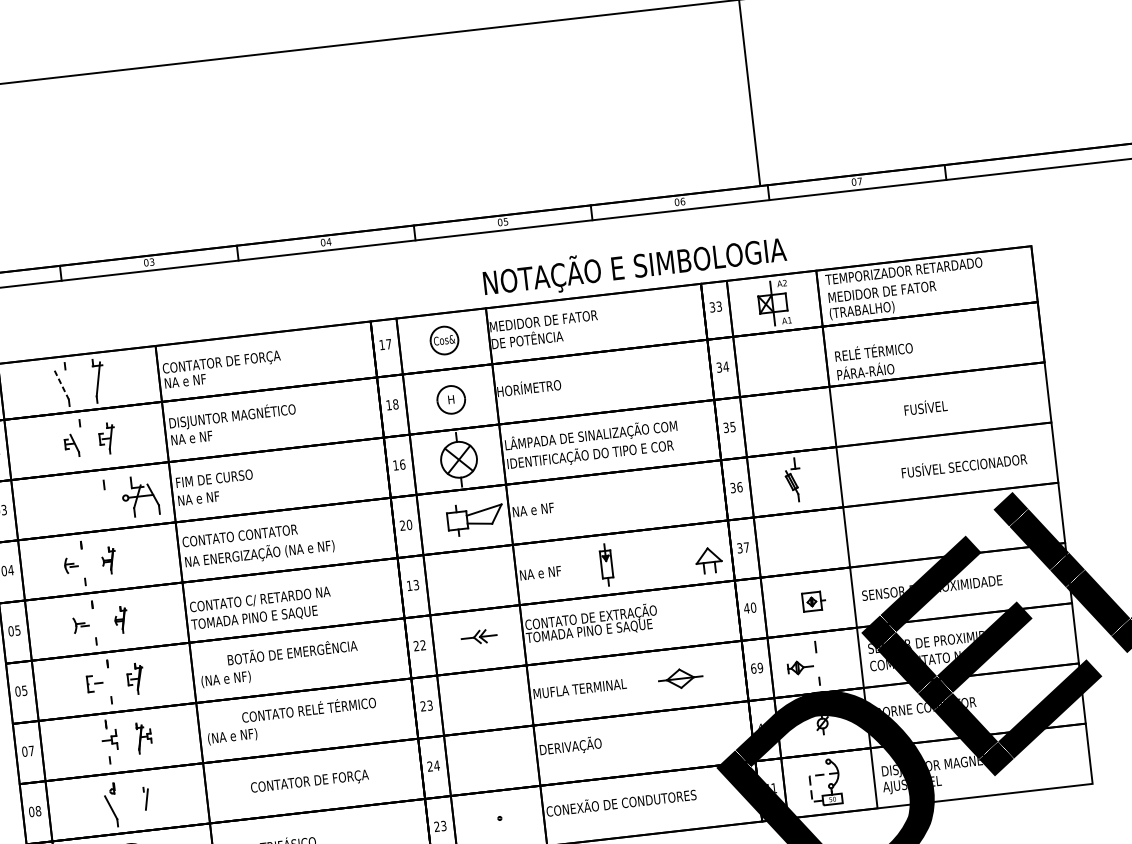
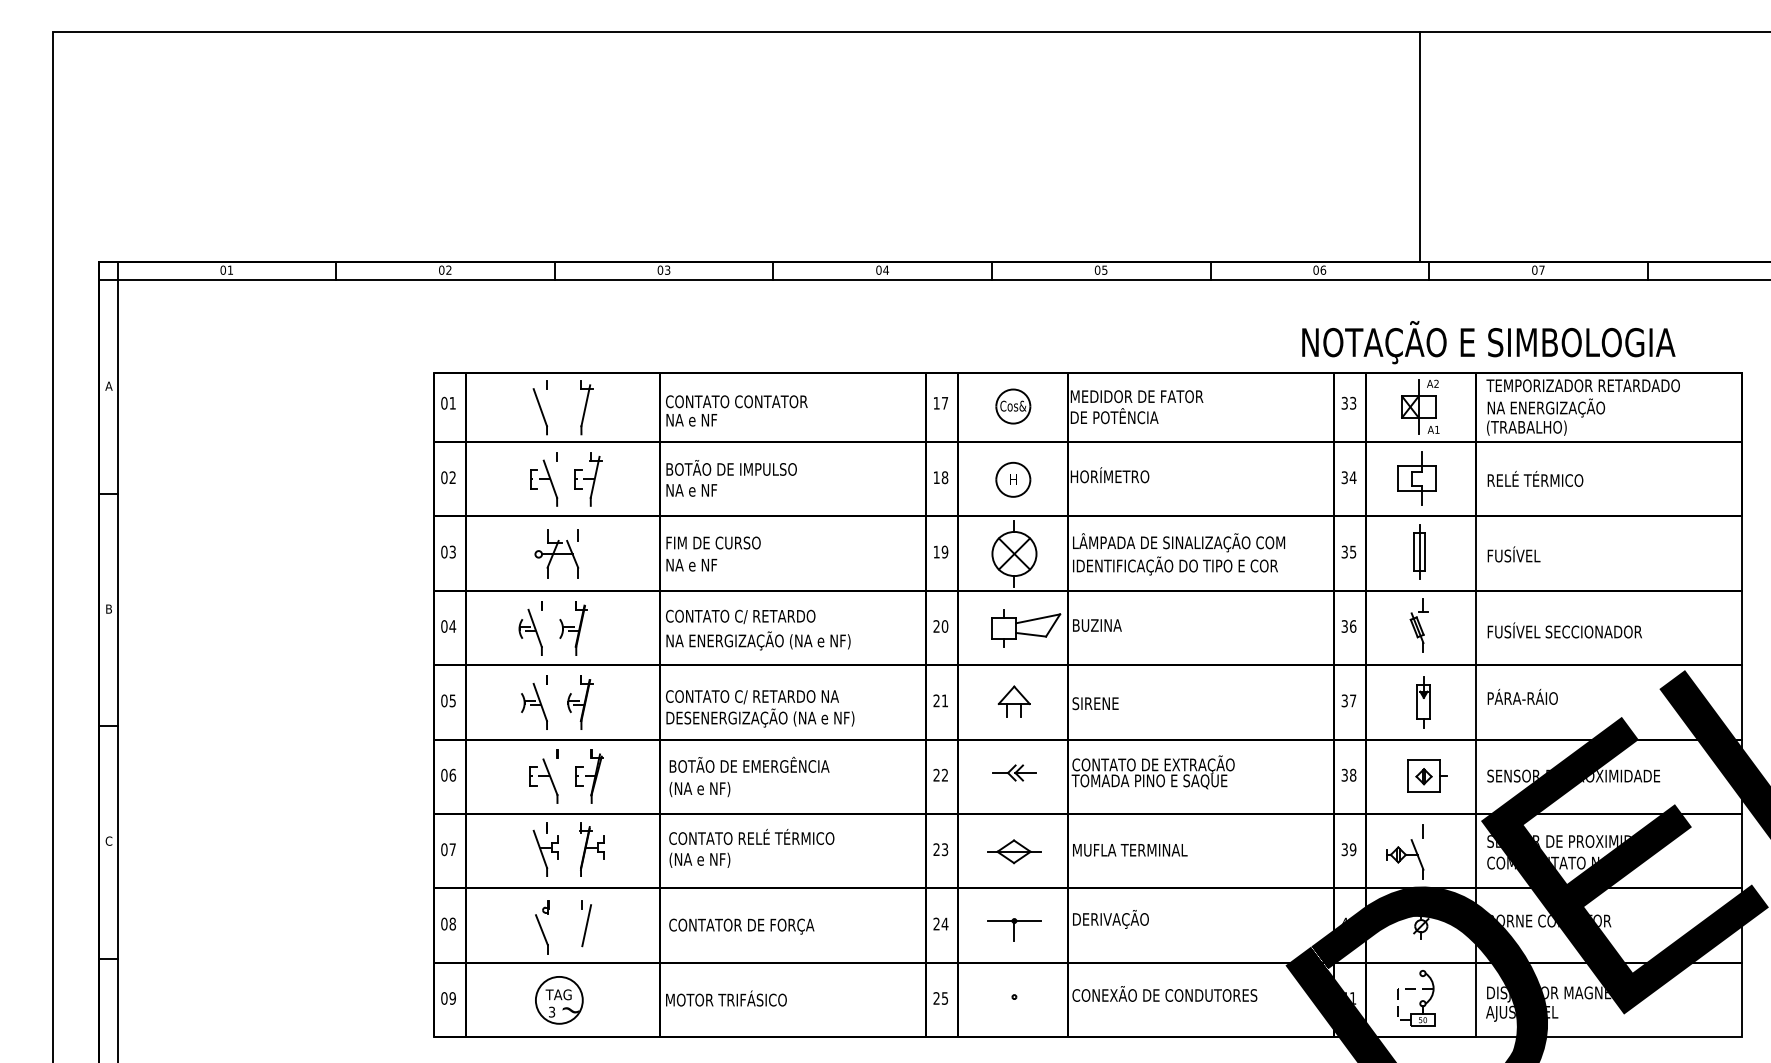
text: (634, 266) -> (1488, 342), moved
text: (883, 291) -> (1555, 407), MEDIDOR DE FATOR -> NA ENERGIZAÇÃO
text: (248, 360) -> (771, 403), CONTATOR DE FORÇA -> CONTATO CONTATOR
part: (777, 361) -> (1416, 478), added
text: (865, 370) -> (1522, 696), moved
line: (61, 384) -> (540, 407), dashed -> solid
text: (925, 407) -> (1513, 554), moved
text: (232, 416) -> (744, 469), DISJUNTOR MAGNÉTICO -> BOTÃO DE IMPULSO
part: (786, 420) -> (1419, 551), added
part: (107, 438) -> (588, 479), size x1.43
part: (72, 445) -> (544, 482), size x1.67
text: (402, 464) -> (944, 551), 16 -> 19
text: (963, 465) -> (1564, 630), moved
part: (140, 495) -> (556, 553), moved
text: (533, 509) -> (1098, 625), NA e NF -> BUZINA
text: (274, 532) -> (779, 616), CONTATO CONTATOR -> CONTATO C/ RETARDO
part: (108, 560) -> (573, 628), size x1.67
part: (708, 560) -> (1013, 701), moved
line: (77, 564) -> (534, 628), added
part: (606, 564) -> (1423, 702), moved
text: (540, 573) -> (1097, 703), NA e NF -> SIRENE
text: (412, 585) -> (940, 700), 13 -> 21
part: (813, 601) -> (1427, 775), size x1.43
text: (749, 607) -> (1348, 774), 40 -> 38
text: (267, 615) -> (759, 717), TOMADA PINO E SAQUE -> DESENERGIZAÇÃO (NA e NF)
part: (121, 620) -> (580, 702), size x1.67
line: (89, 623) -> (540, 702), added
text: (292, 651) -> (749, 764), moved
line: (812, 665) -> (1417, 854), added
text: (753, 668) -> (1344, 849), 69 -> 39
part: (680, 678) -> (1014, 851), moved
part: (135, 679) -> (589, 776), size x1.43
line: (104, 683) -> (550, 777), added
text: (24, 690) -> (452, 774), 05 -> 06
text: (308, 708) -> (751, 836), moved
part: (143, 738) -> (591, 849), size x1.43
line: (102, 742) -> (540, 849), added
part: (493, 763) -> (1014, 929), added
text: (309, 782) -> (741, 926), moved
part: (146, 798) -> (586, 923), size x1.67
text: (444, 825) -> (945, 998), 23 -> 25

